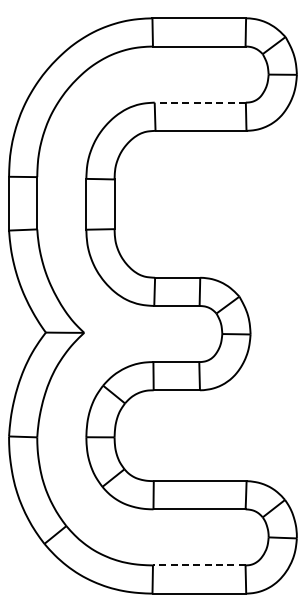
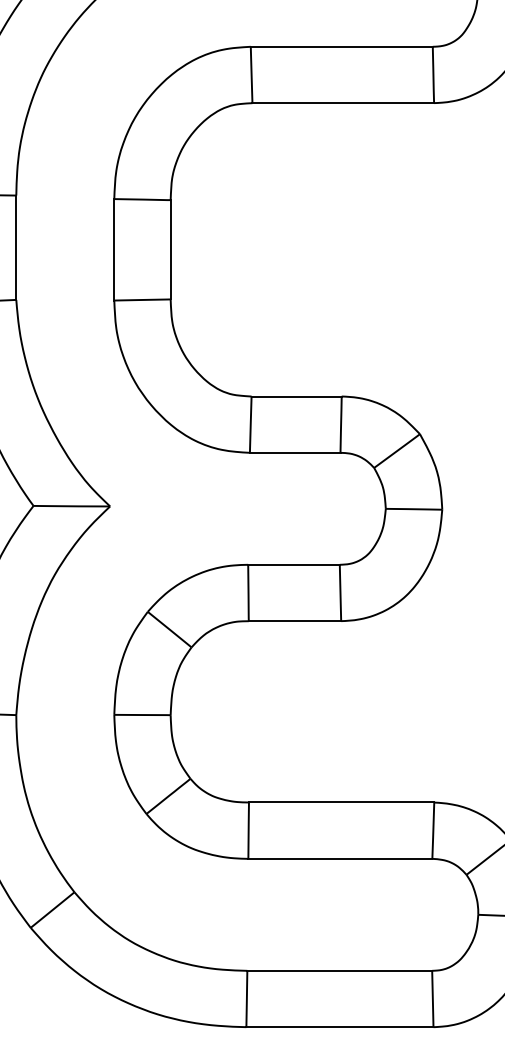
line: (200, 102) -> (342, 46), dashed -> solid
line: (198, 565) -> (338, 970), dashed -> solid

